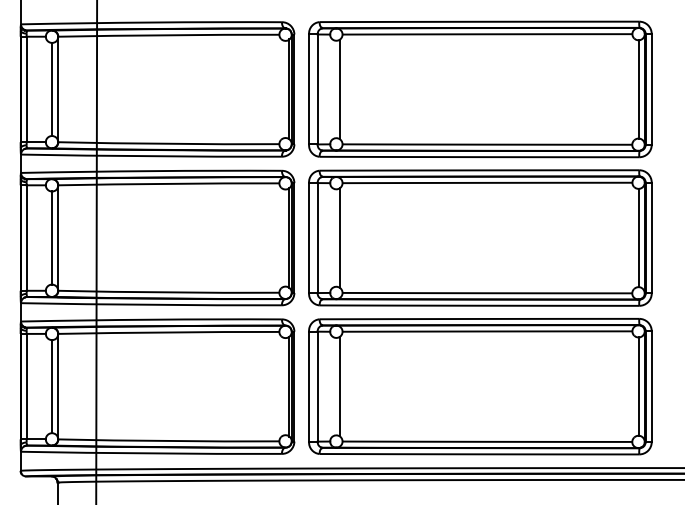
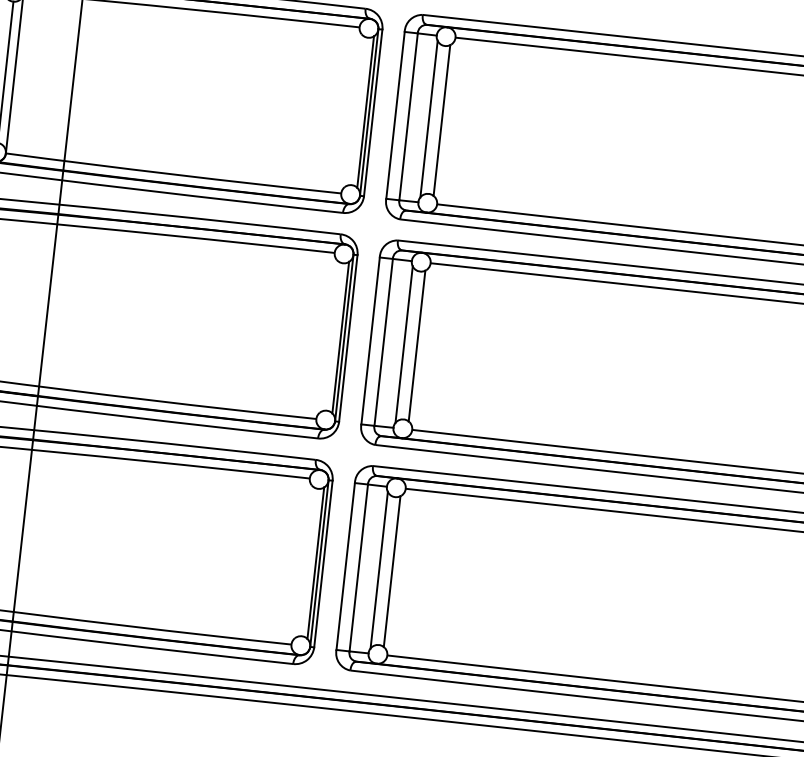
line: (331, 89) -> (429, 119), added
line: (331, 237) -> (404, 343), added
line: (331, 386) -> (379, 570), added

